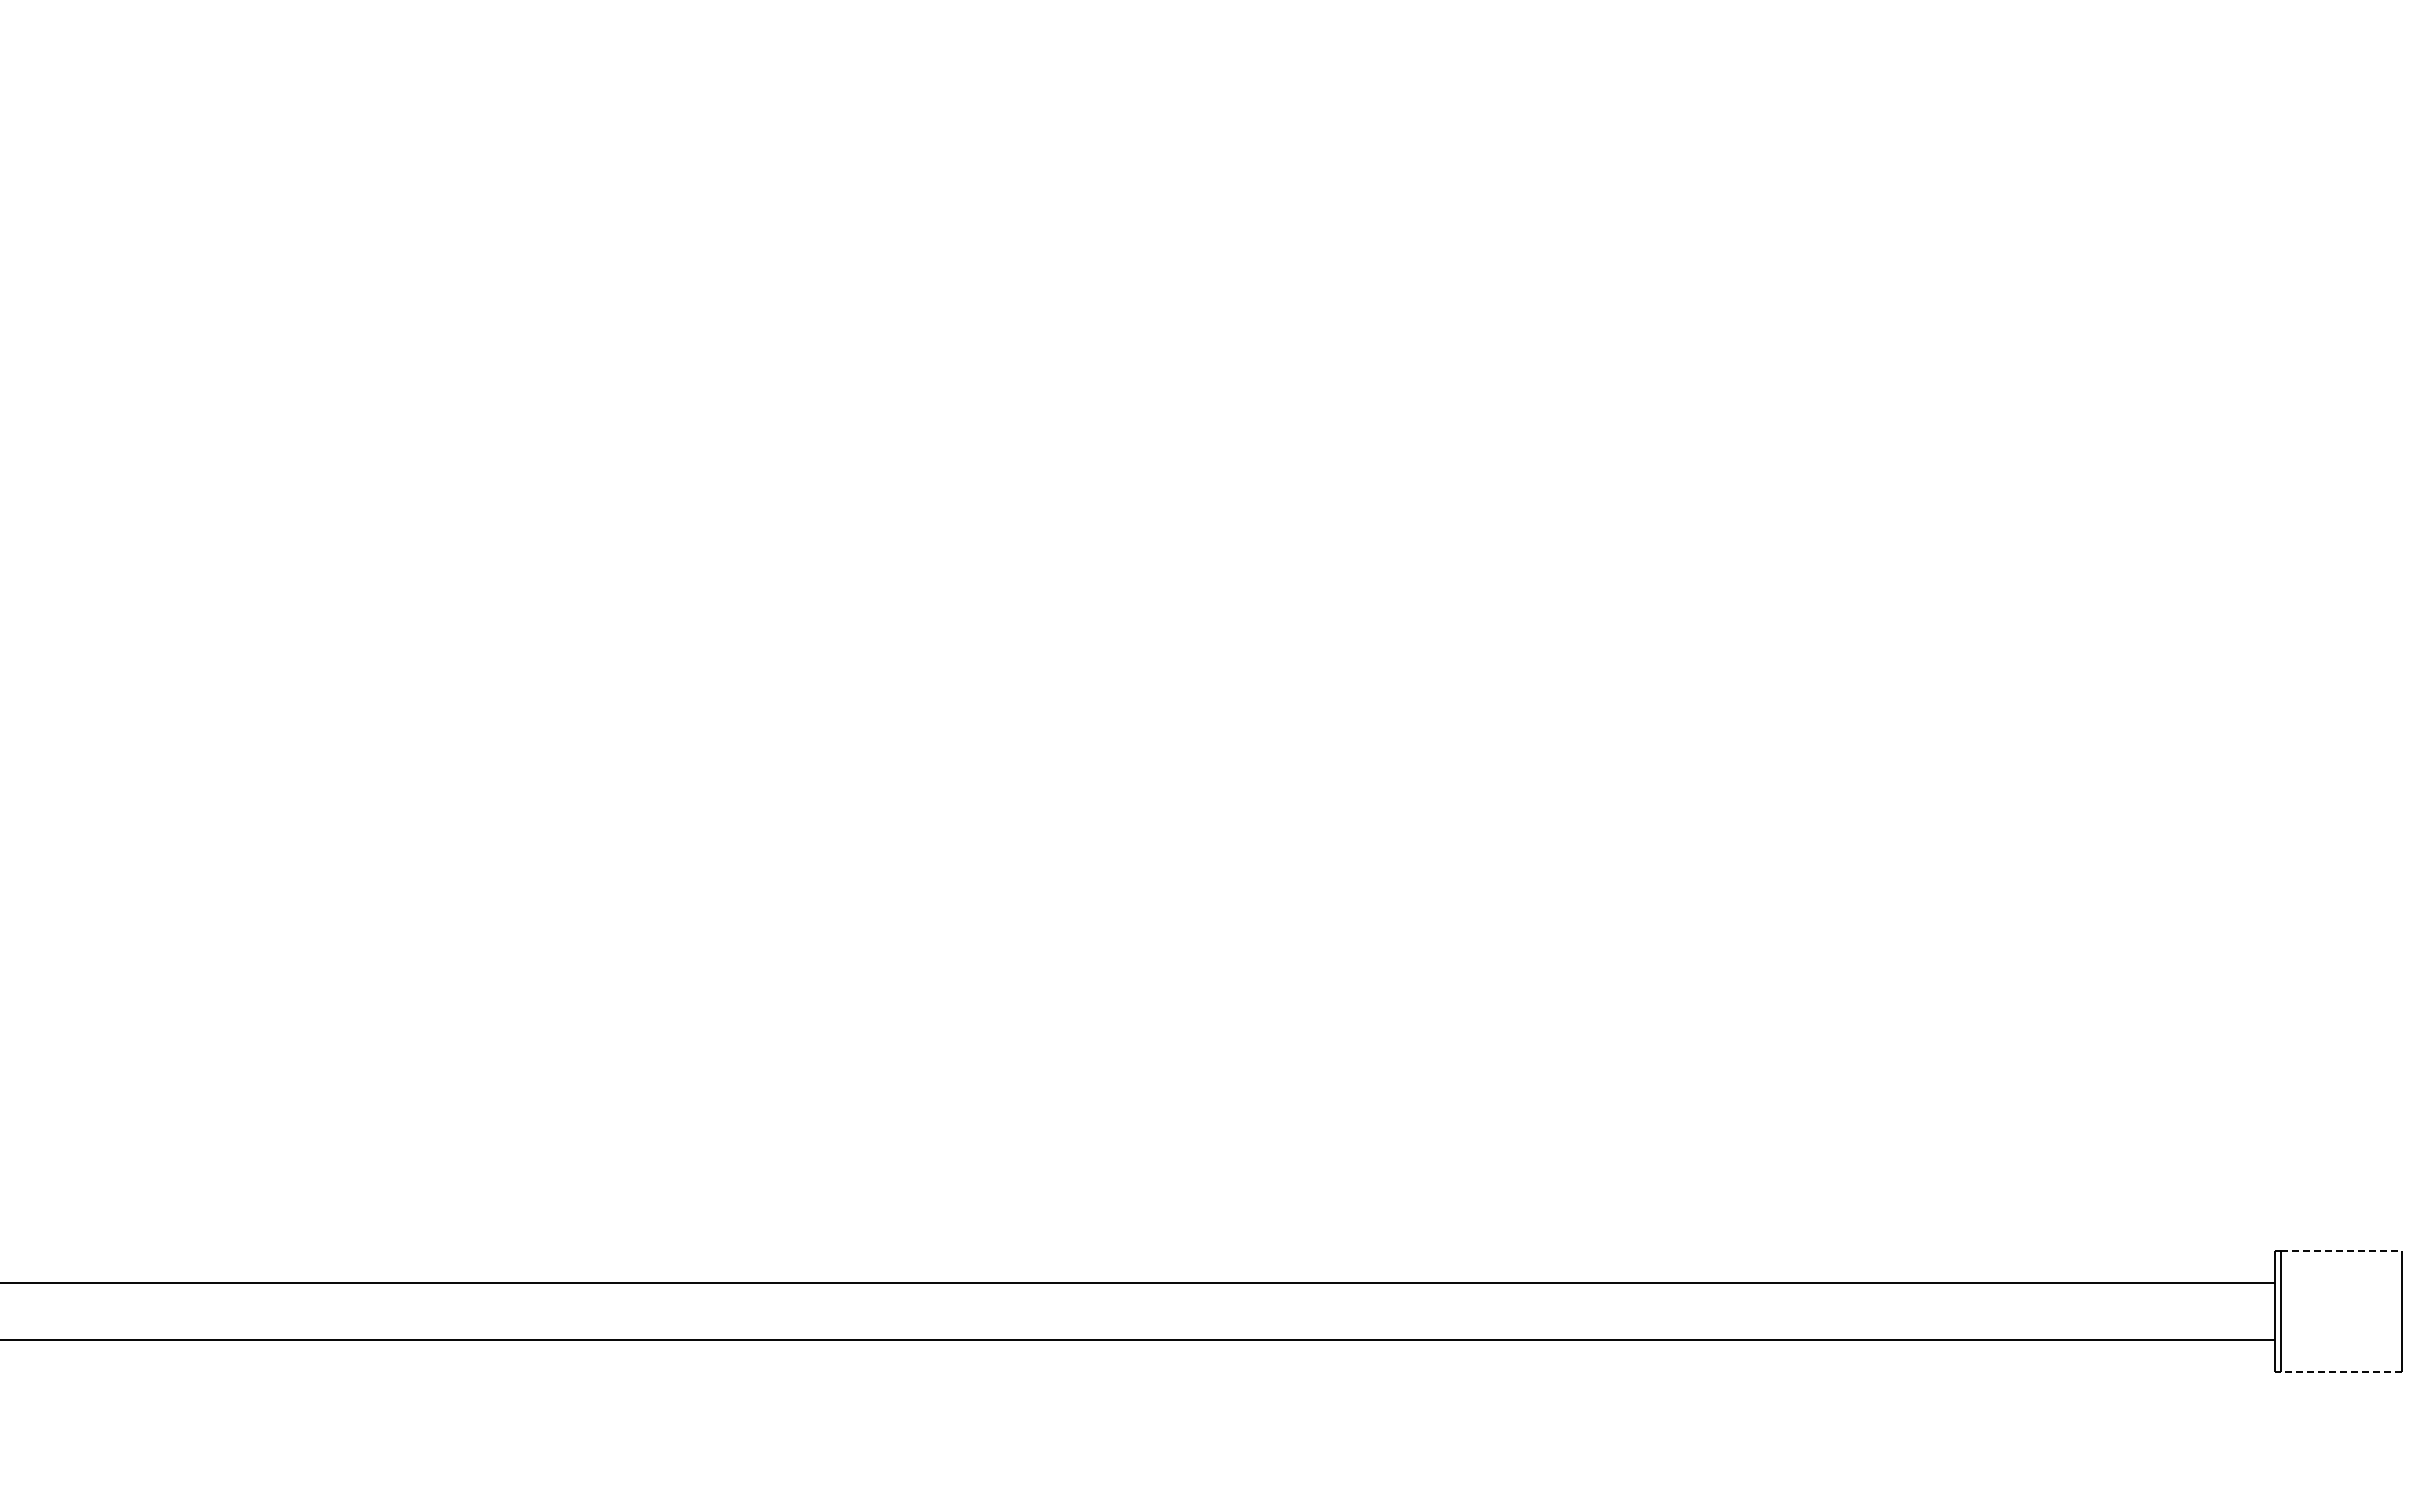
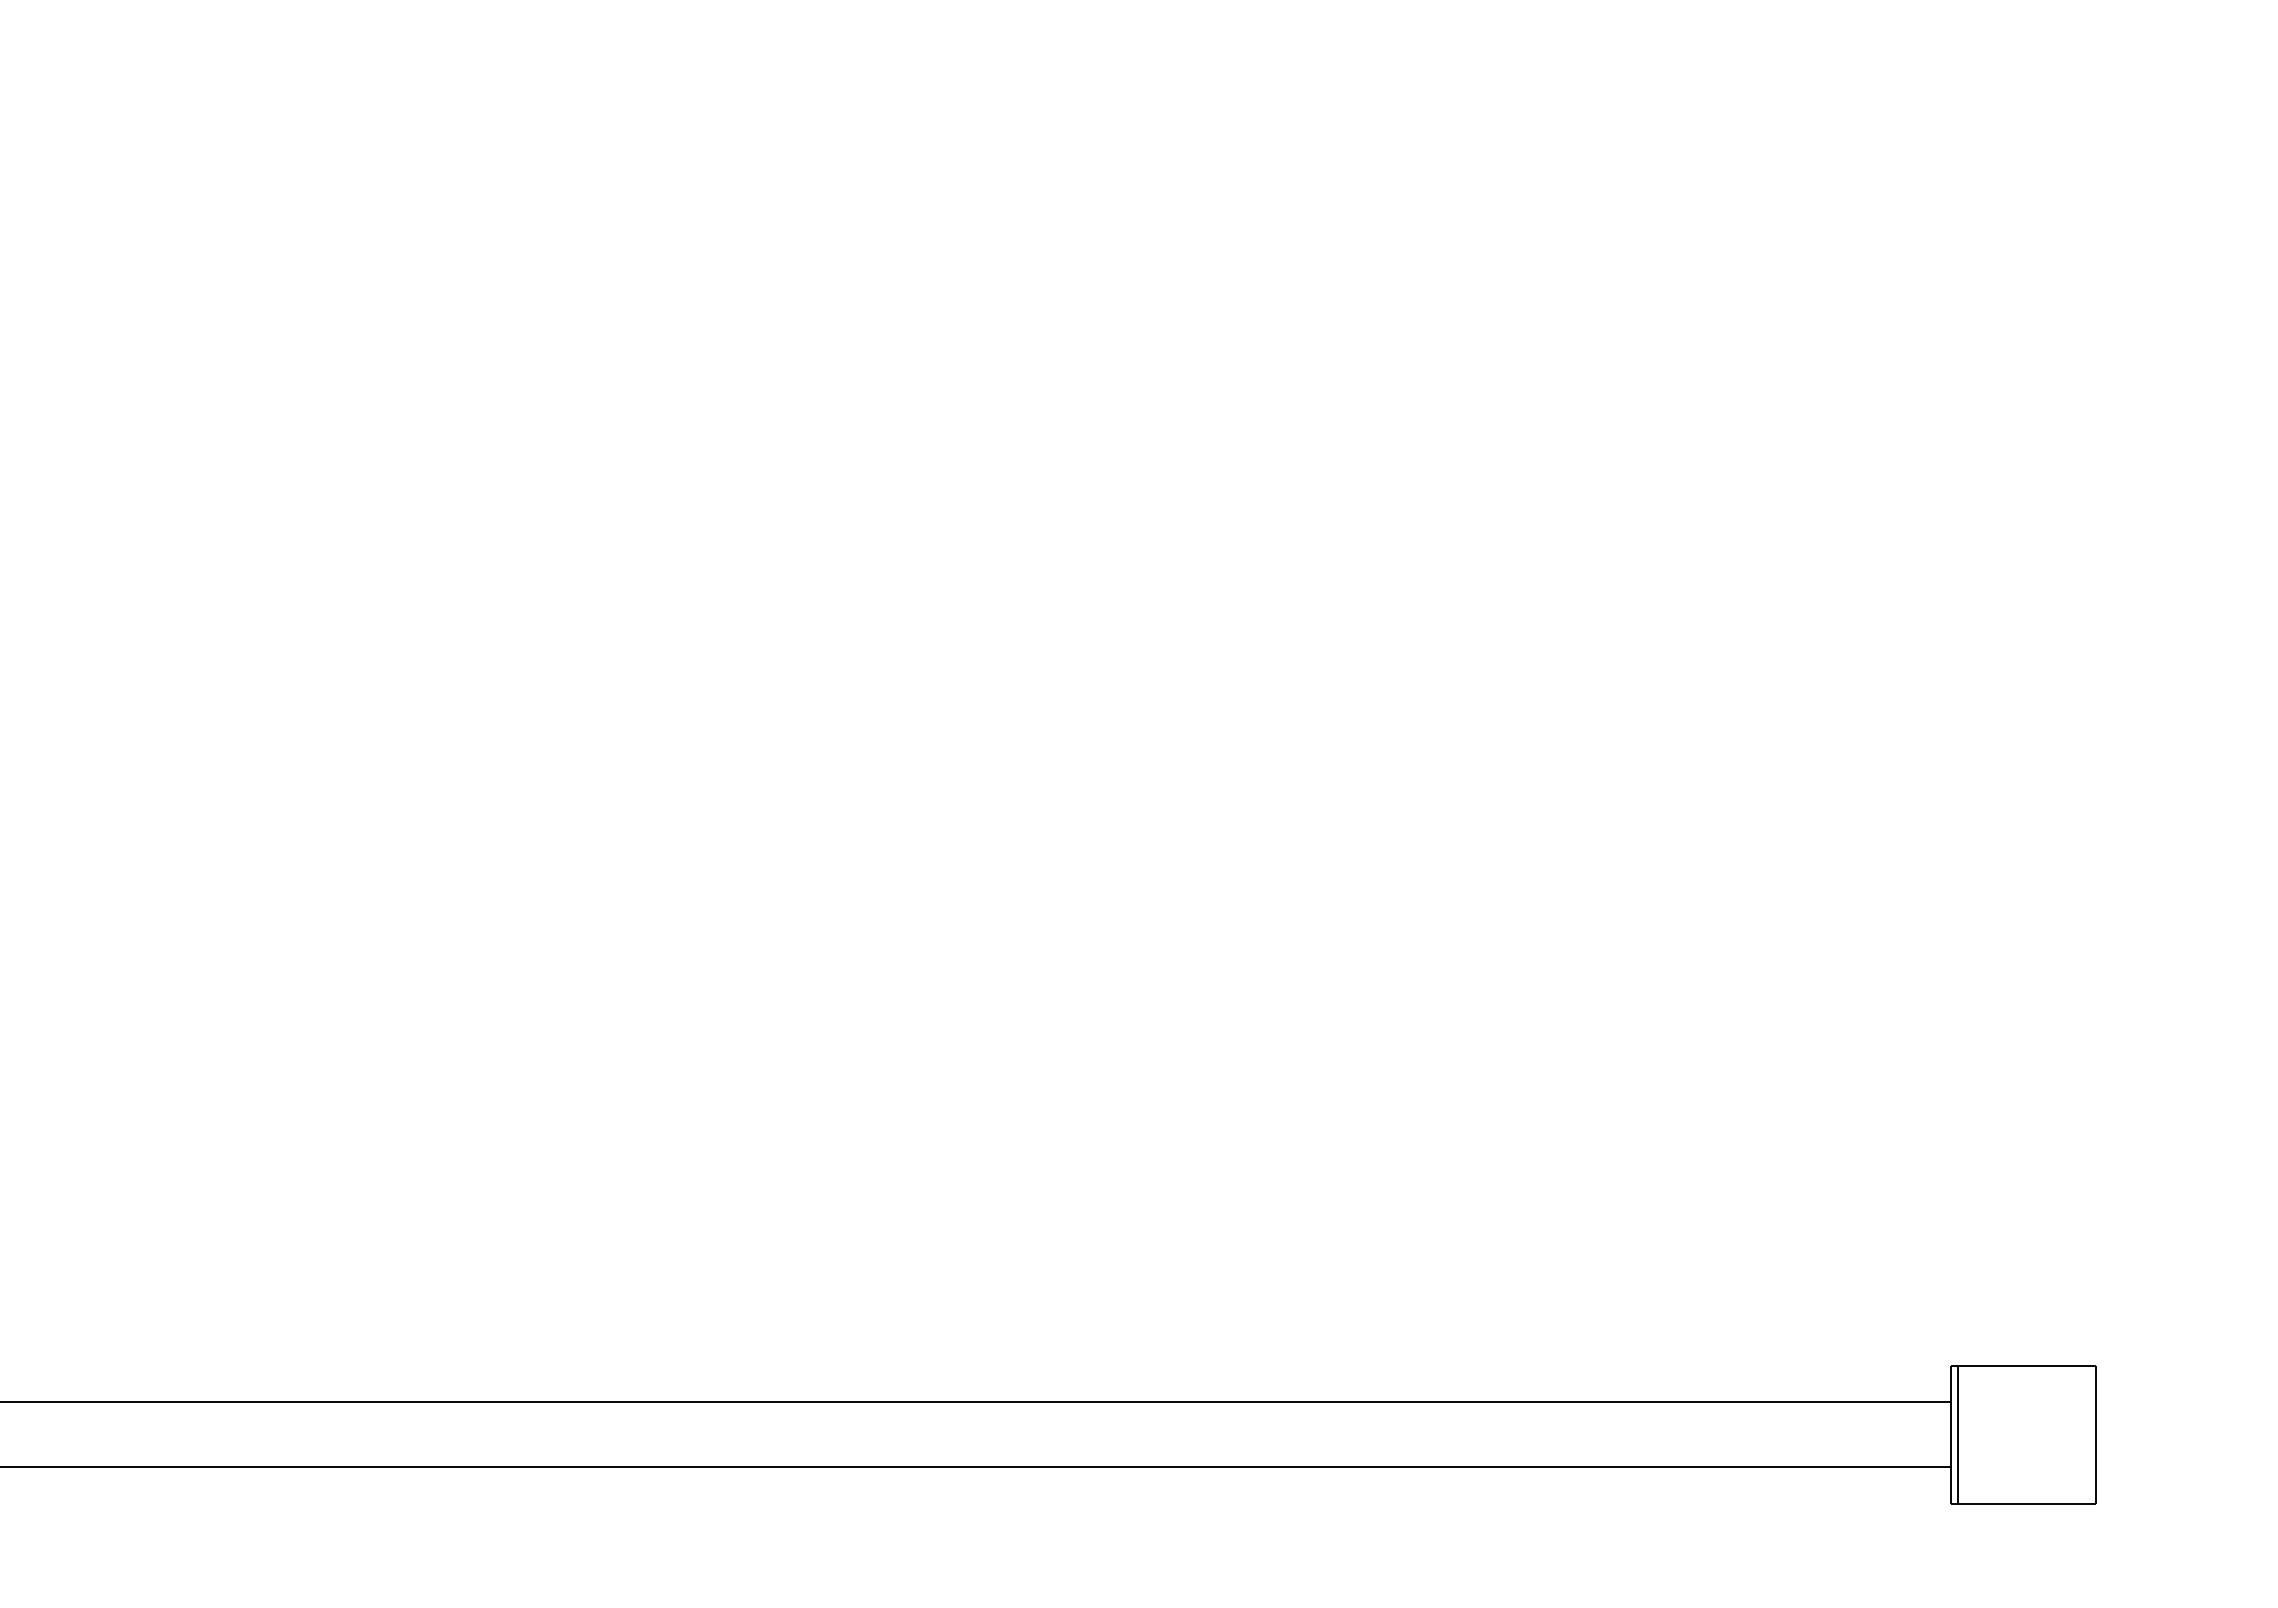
line: (2341, 1250) -> (2026, 1365), dashed -> solid
line: (2341, 1371) -> (2026, 1503), dashed -> solid

